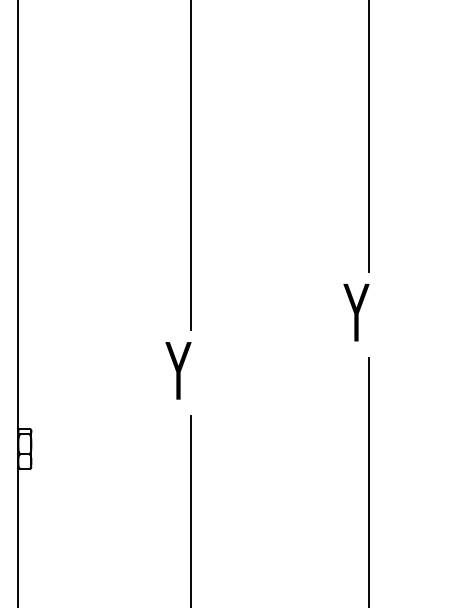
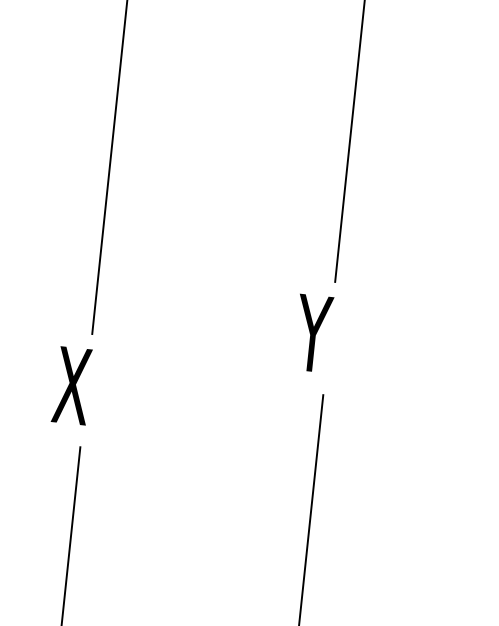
text: (179, 370) -> (71, 385), Y -> X

